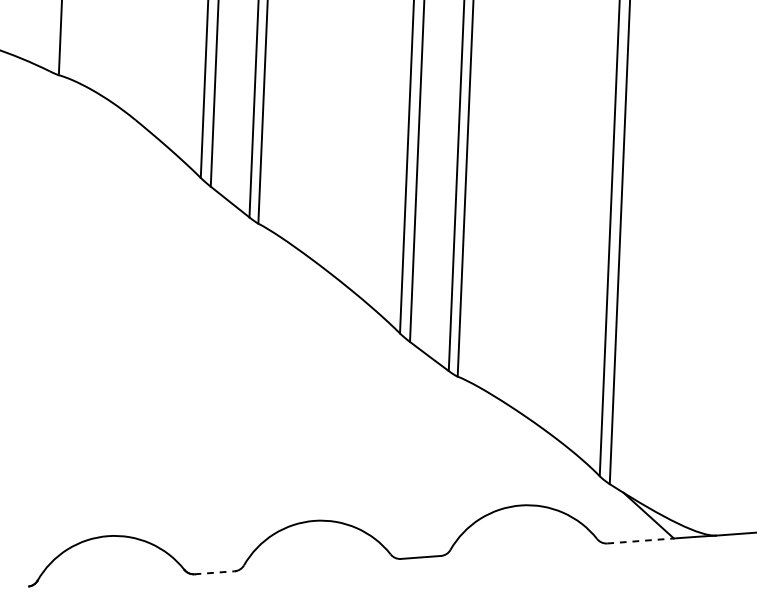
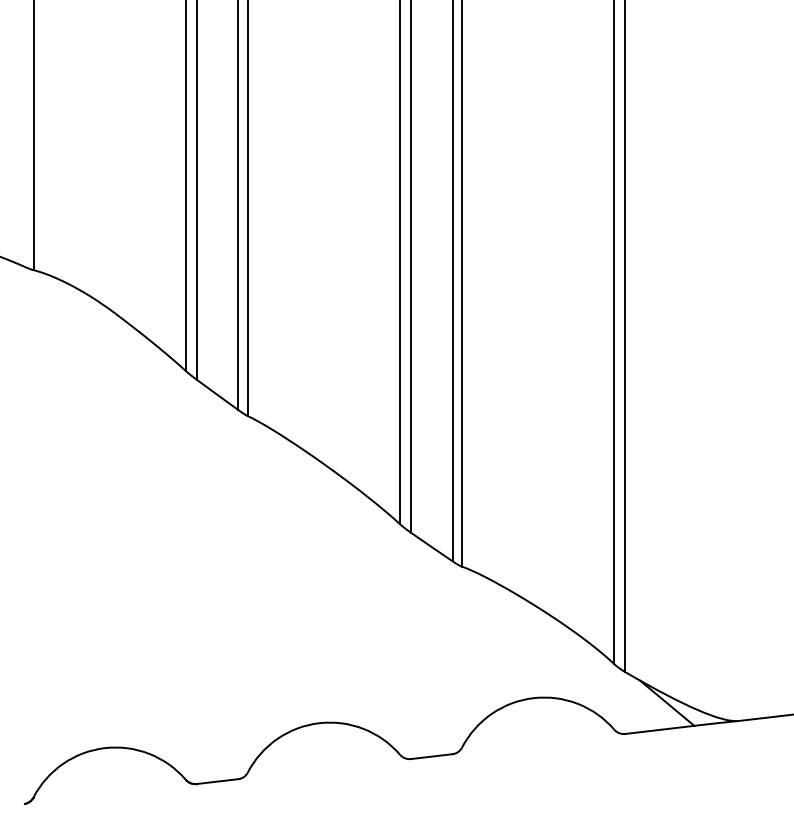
line: (640, 540) -> (659, 729), dashed -> solid
line: (214, 572) -> (217, 781), dashed -> solid

